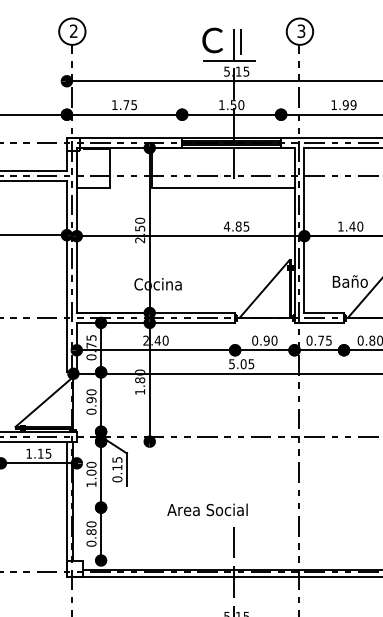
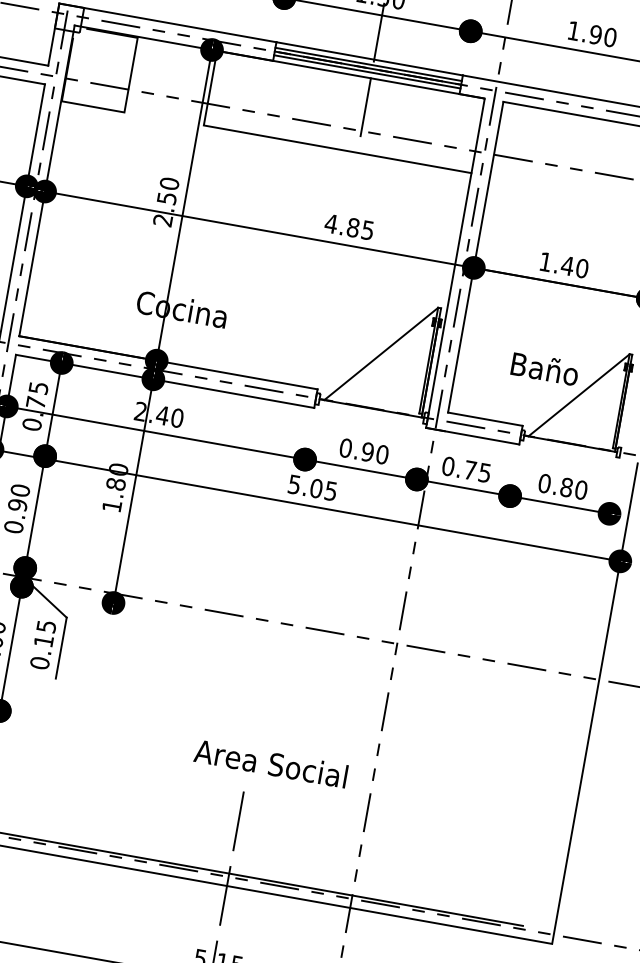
text: (353, 105) -> (610, 38), 1.99 -> 1.90
text: (207, 509) -> (271, 762), moved

